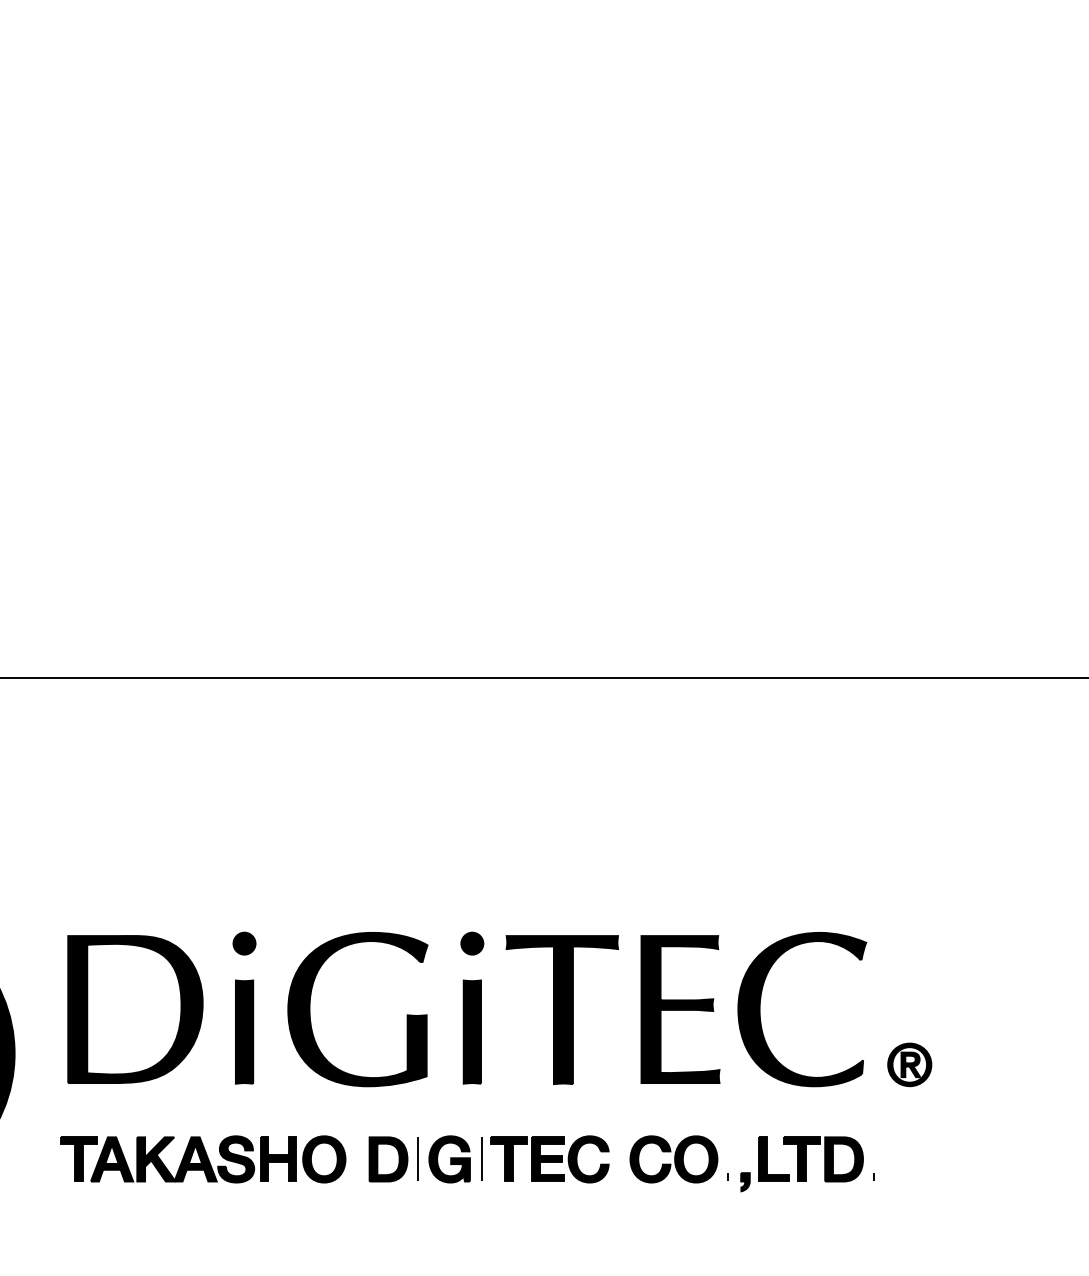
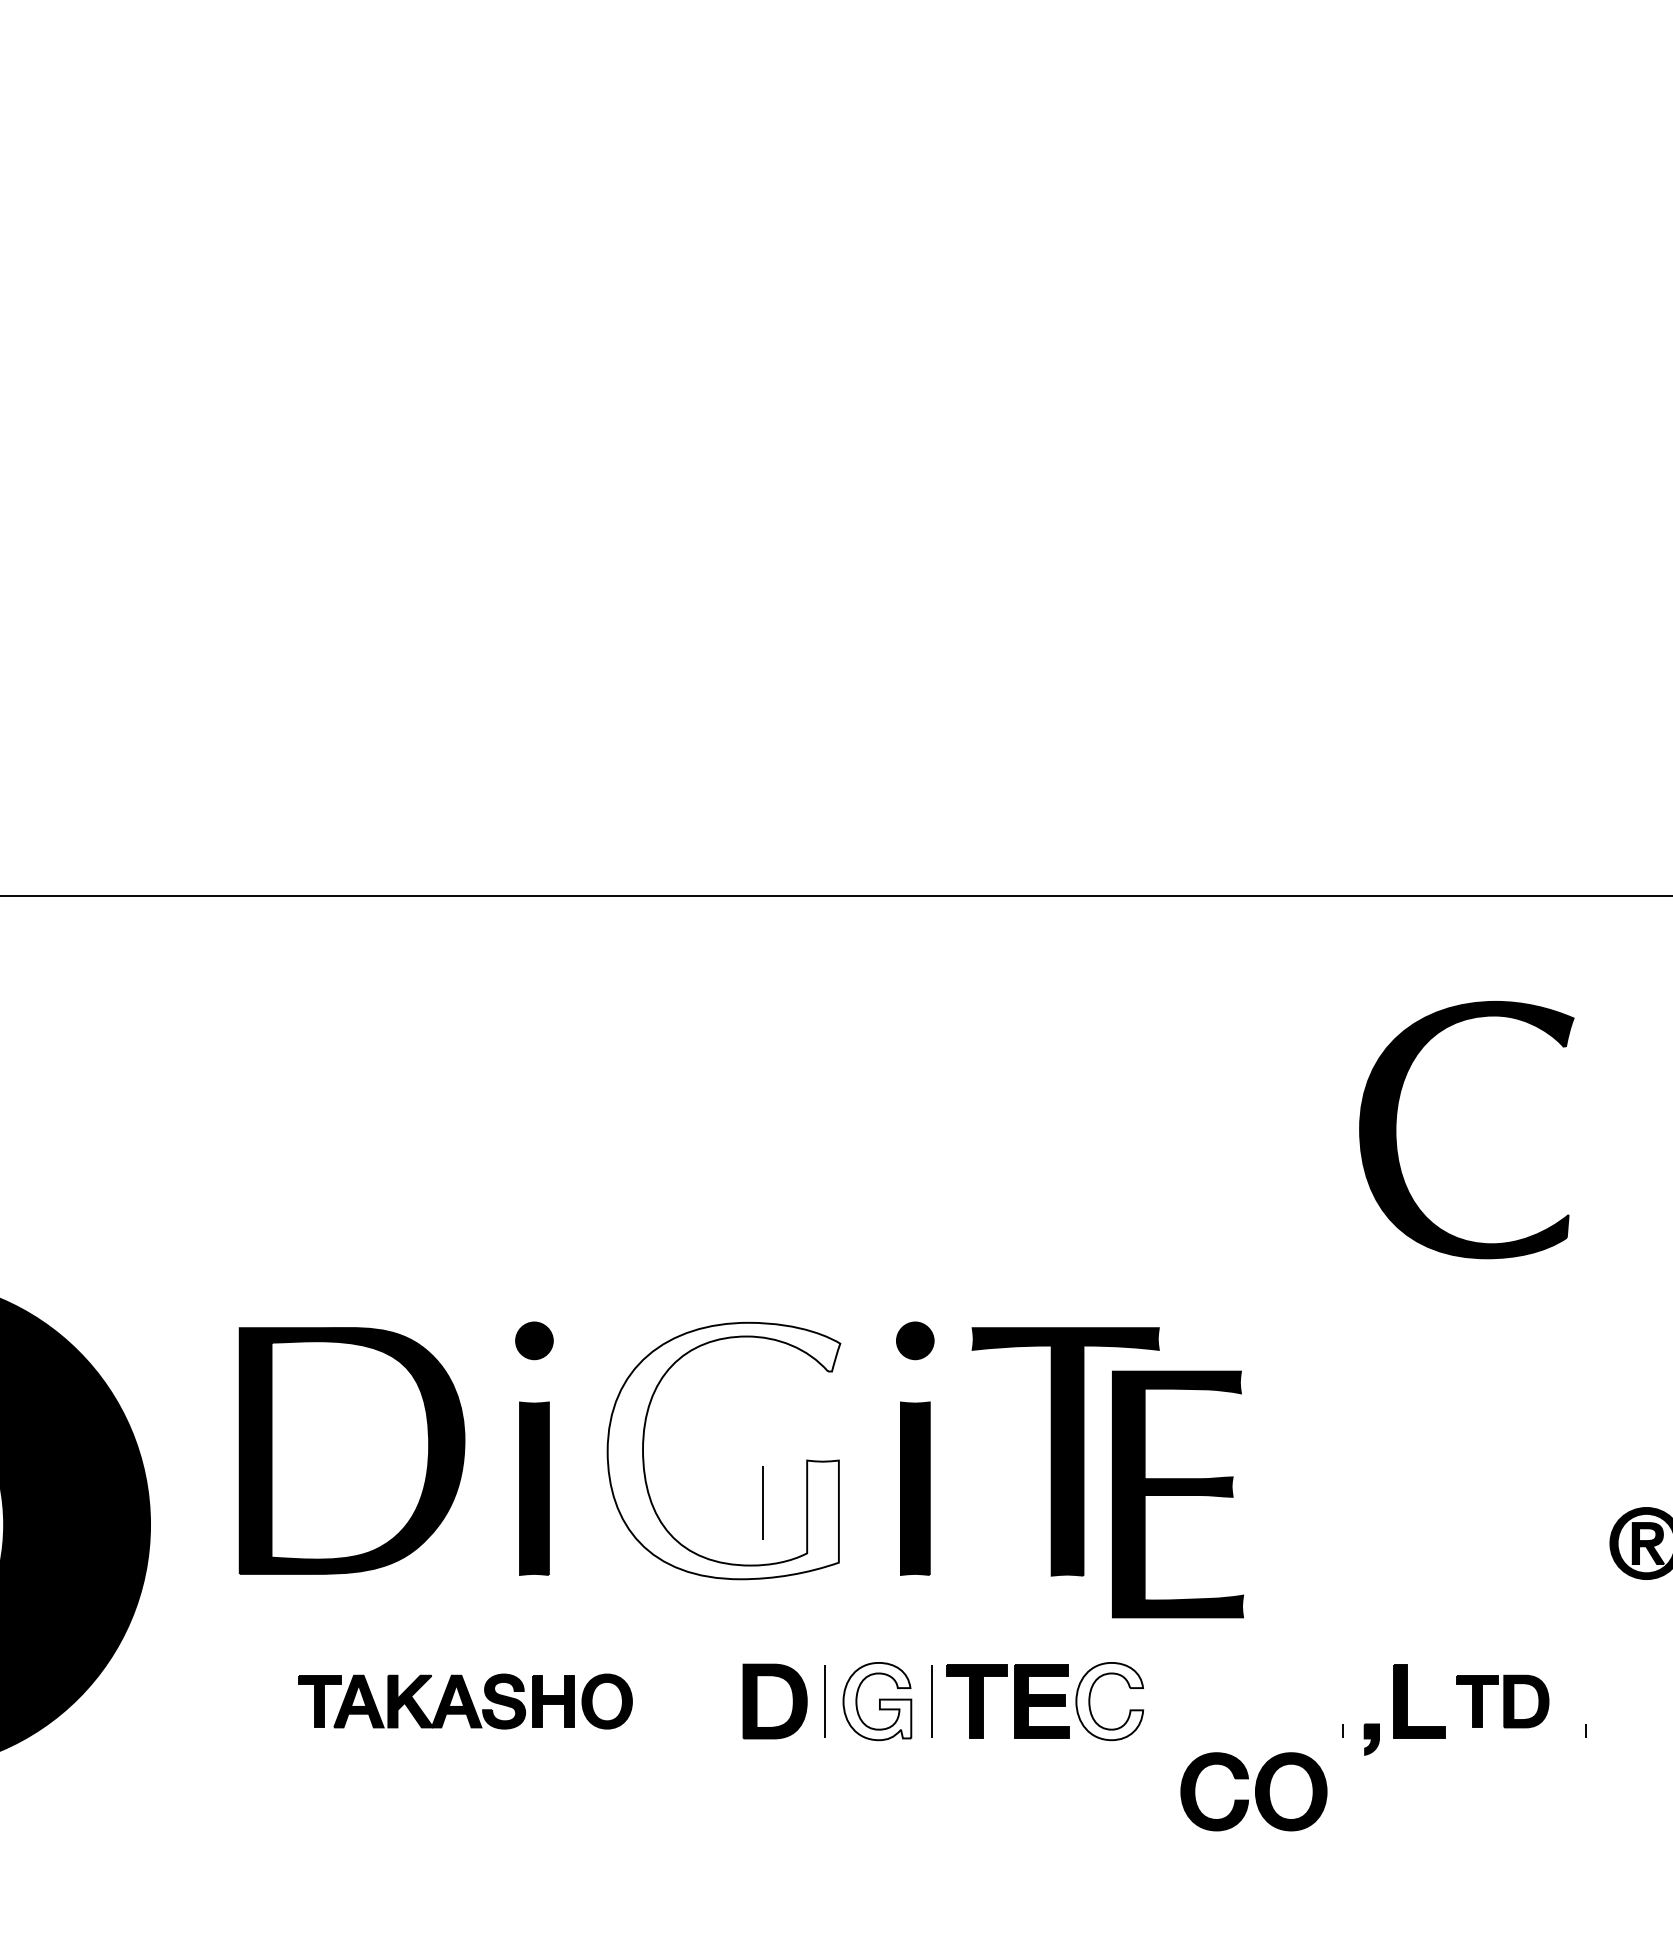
fill: (357, 1009) -> (723, 1450), removed
part: (680, 1009) -> (1177, 1494), moved
part: (760, 1009) -> (1396, 1129), moved
line: (380, 1039) -> (761, 1501), added
part: (203, 1159) -> (465, 1701), size x0.7
fill: (449, 1159) -> (877, 1701), removed
fill: (588, 1159) -> (1109, 1701), removed
part: (673, 1159) -> (1253, 1791), moved
part: (823, 1159) -> (1502, 1701), size x0.7

